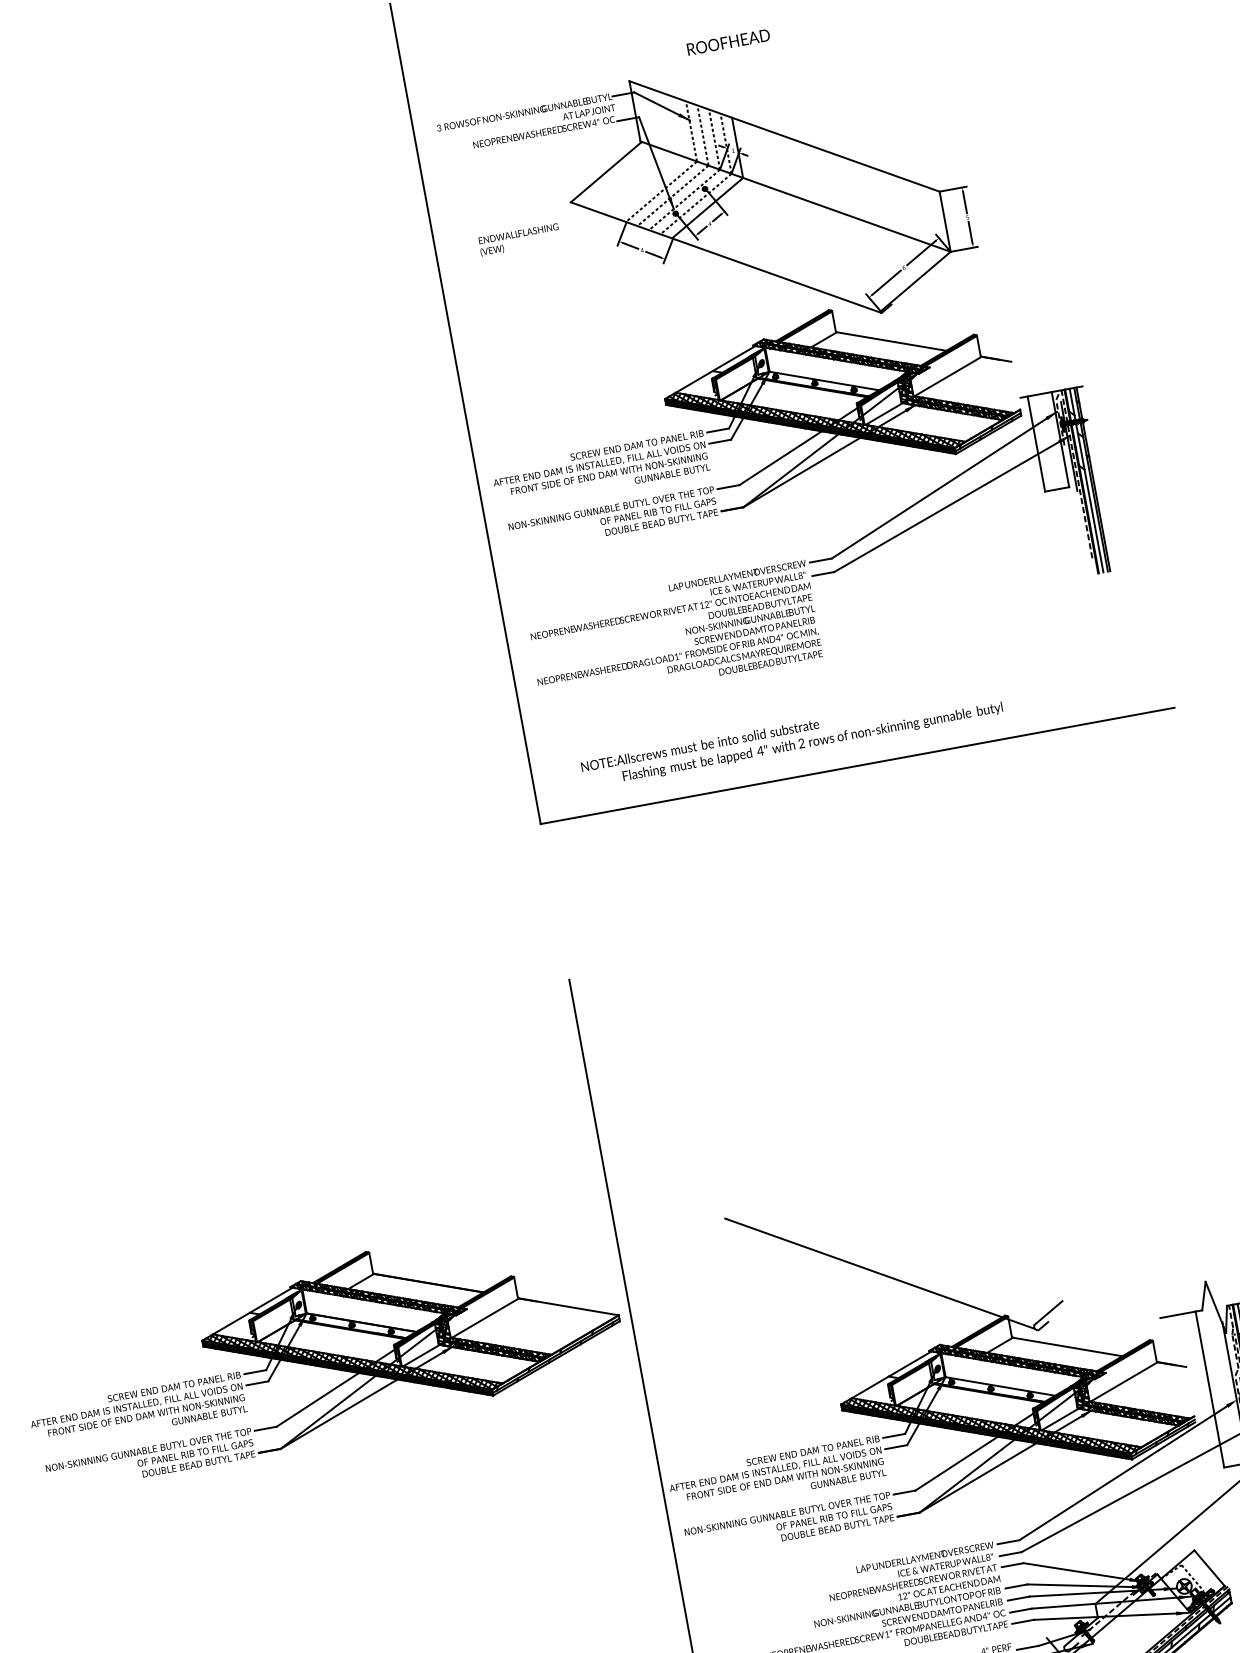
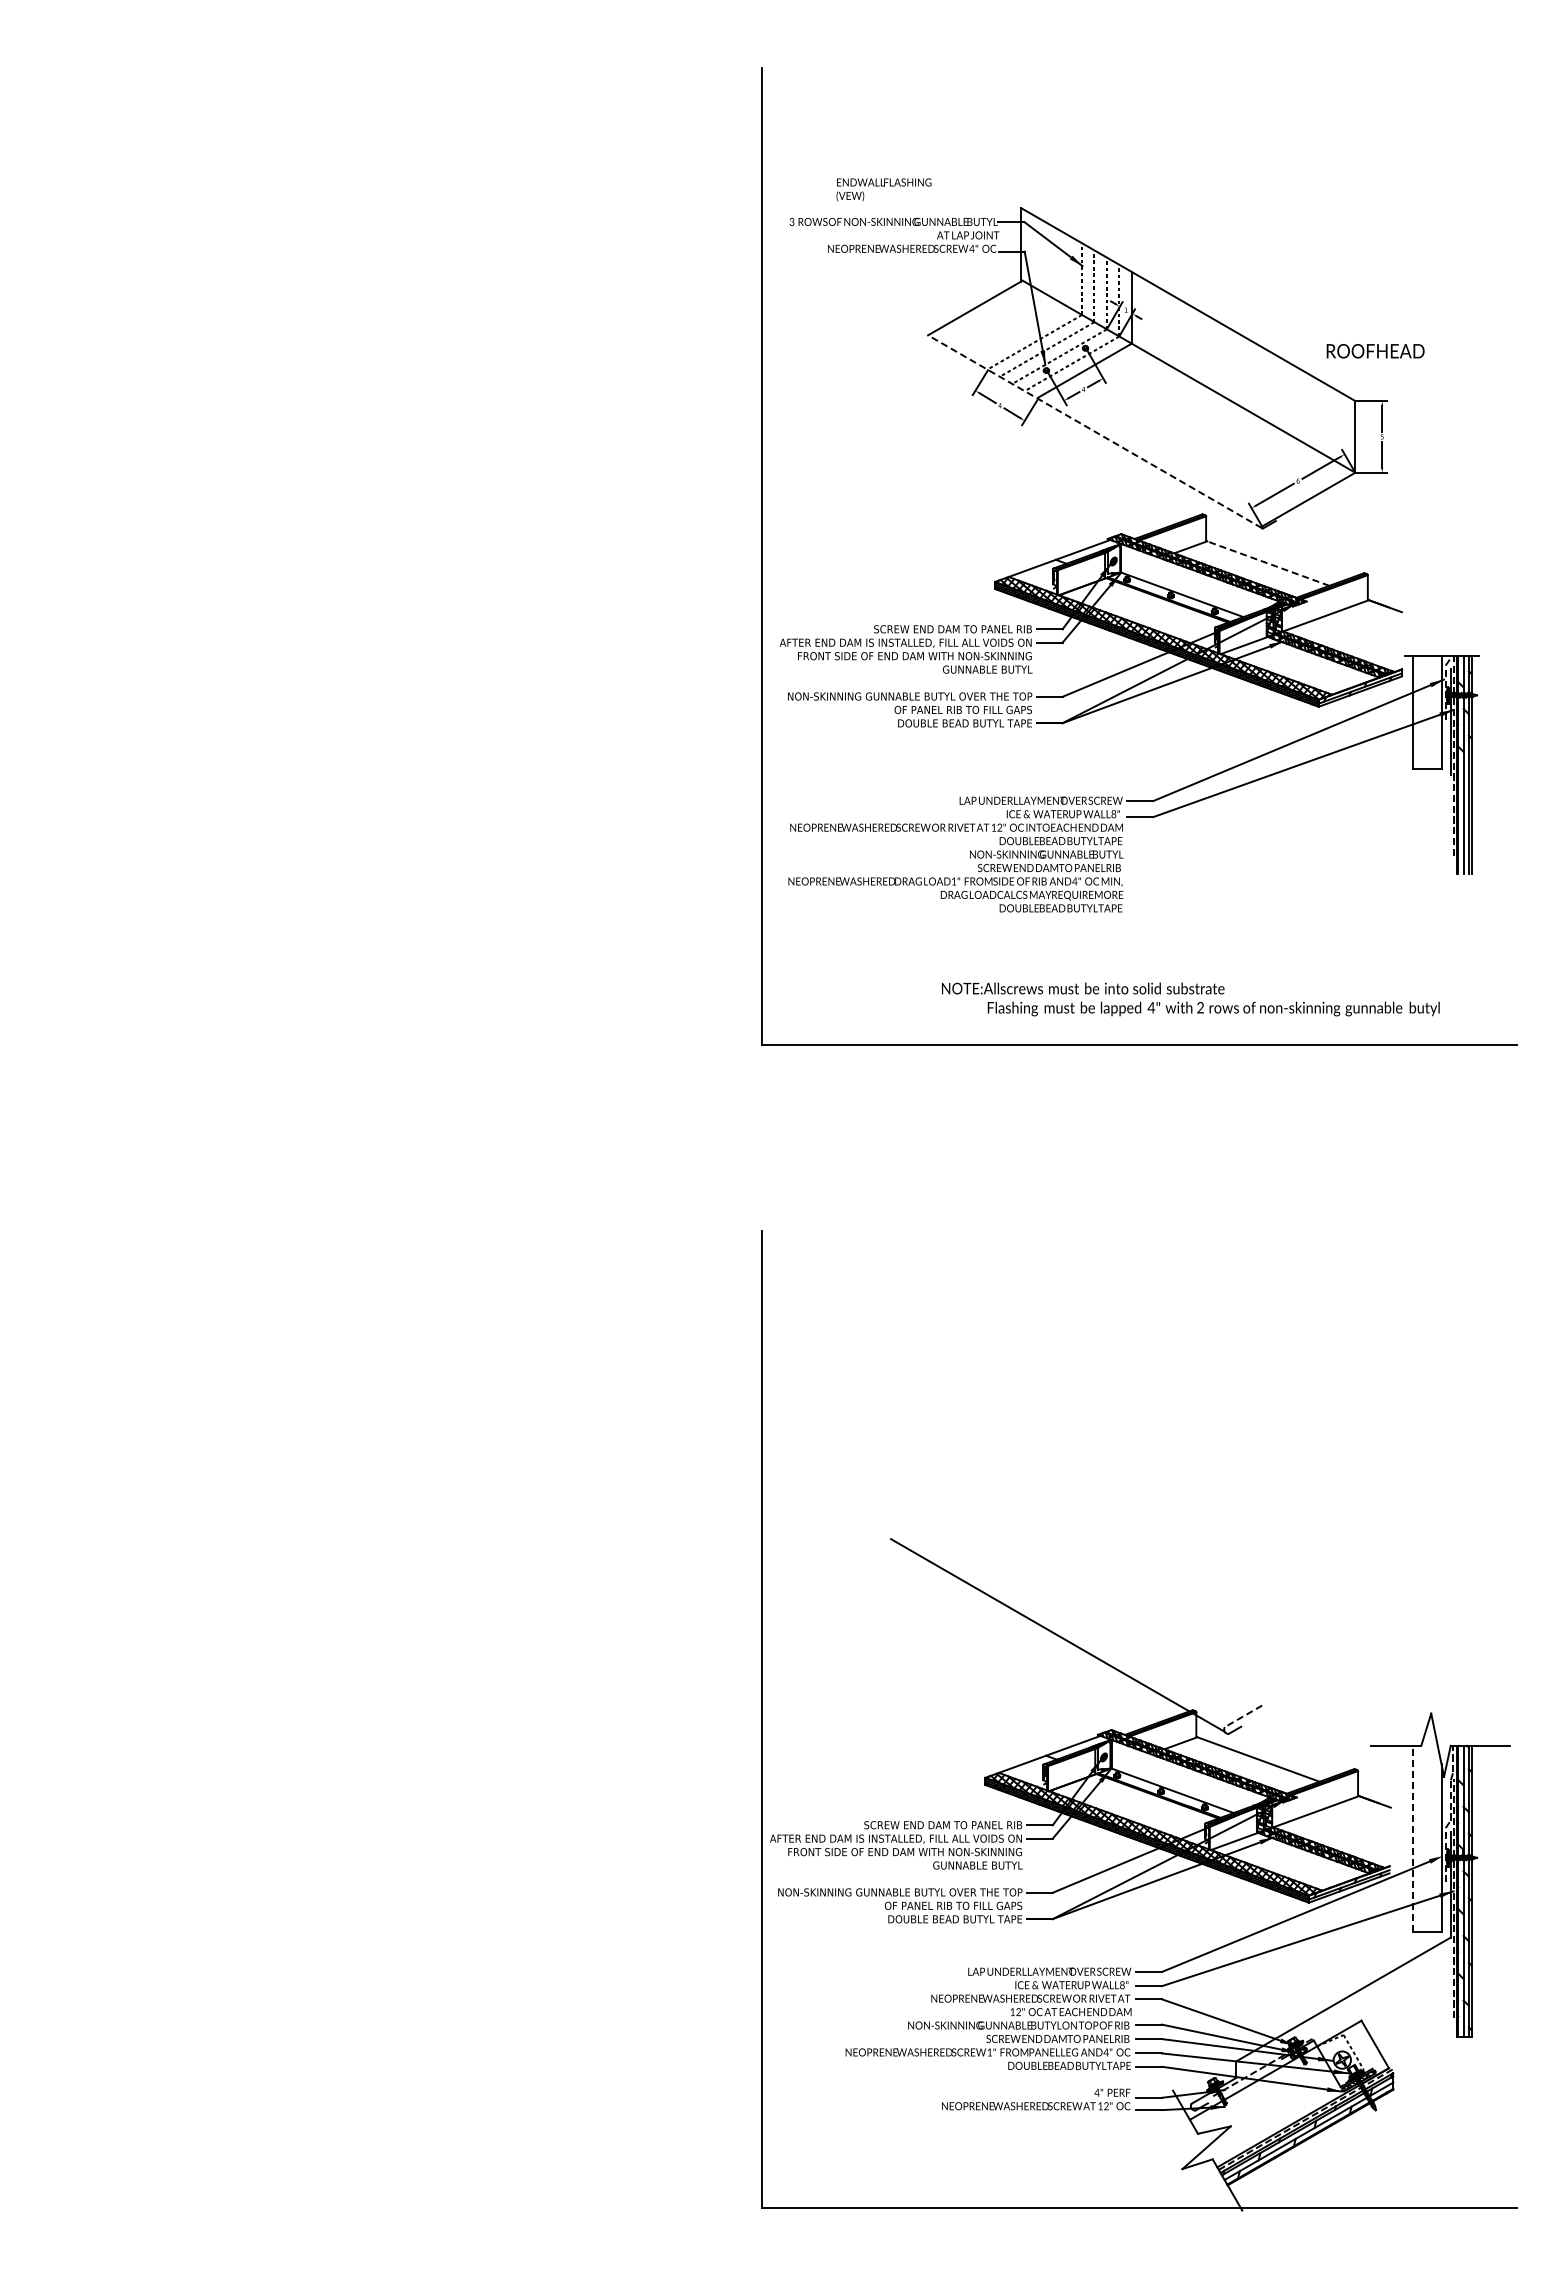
text: (728, 42) -> (1375, 351), moved
text: (519, 239) -> (883, 189), moved
line: (725, 257) -> (1094, 431), solid -> dashed
line: (890, 341) -> (1267, 563), solid -> dashed
text: (791, 738) -> (1190, 999), moved
line: (1048, 1313) -> (1243, 1716), solid -> dashed
part: (321, 1352) -> (397, 1607), removed
line: (1209, 1389) -> (1413, 1838), solid -> dashed

